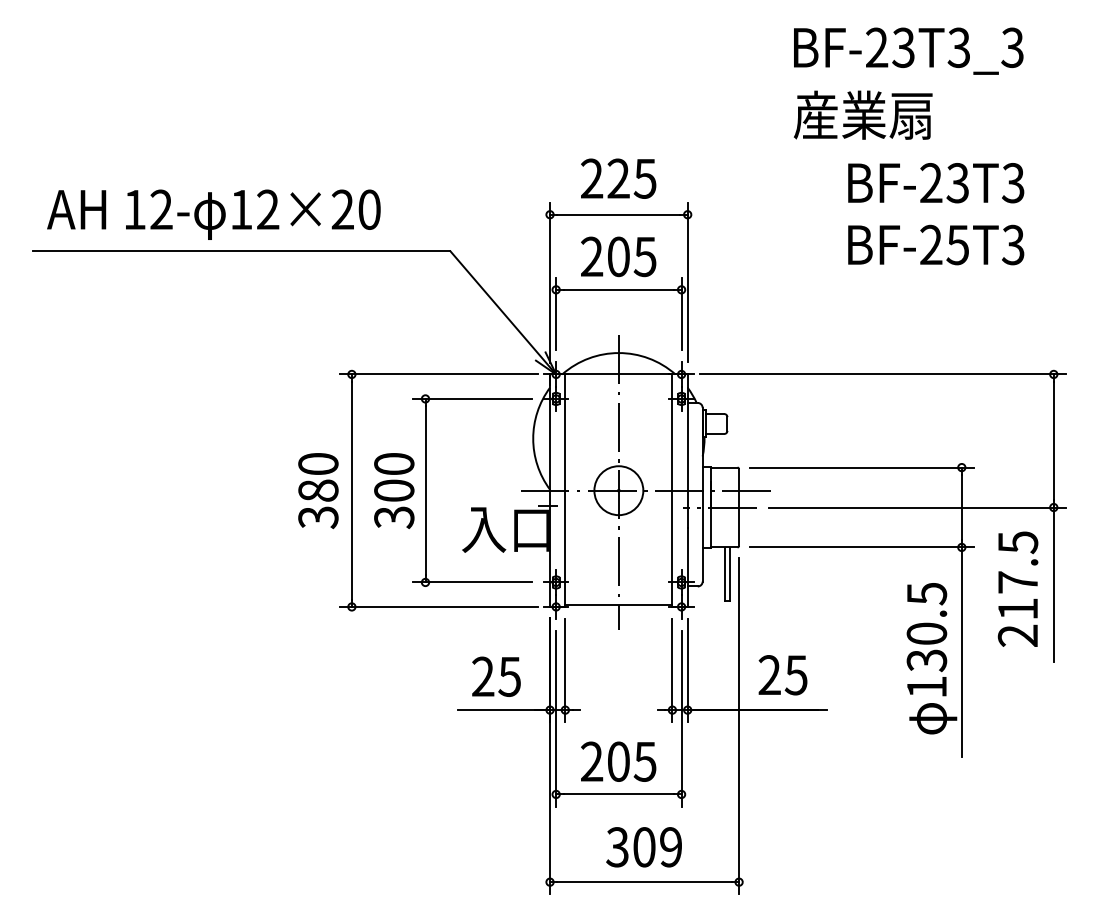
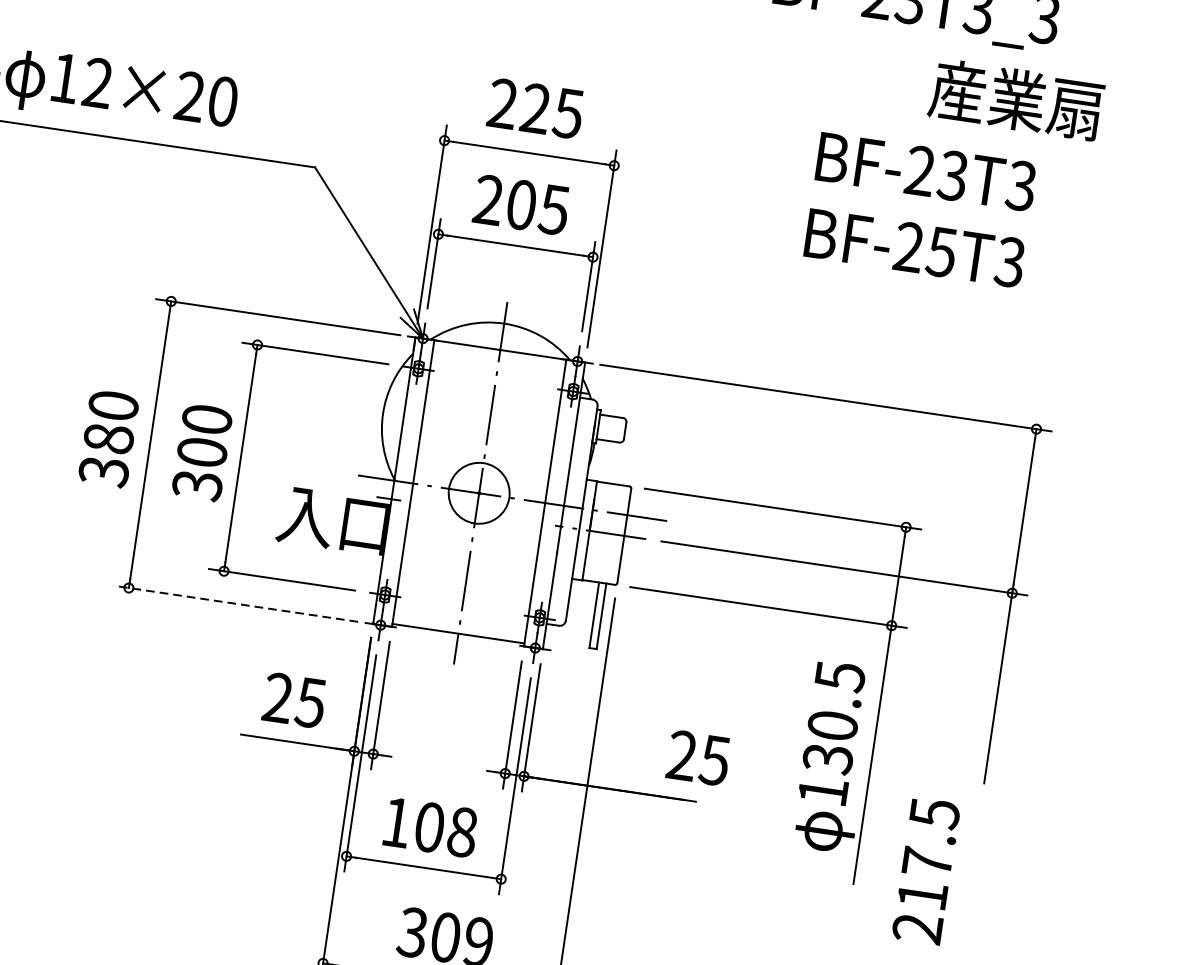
text: (862, 114) -> (1015, 98), moved
text: (1017, 588) -> (925, 870), moved
line: (438, 606) -> (235, 603), solid -> dashed
text: (782, 675) -> (697, 758), moved
text: (618, 761) -> (429, 827), 205 -> 108

